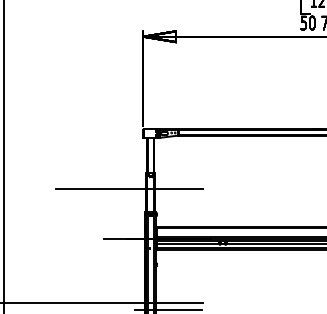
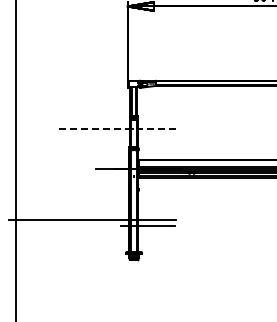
line: (129, 188) -> (116, 128), solid -> dashed

